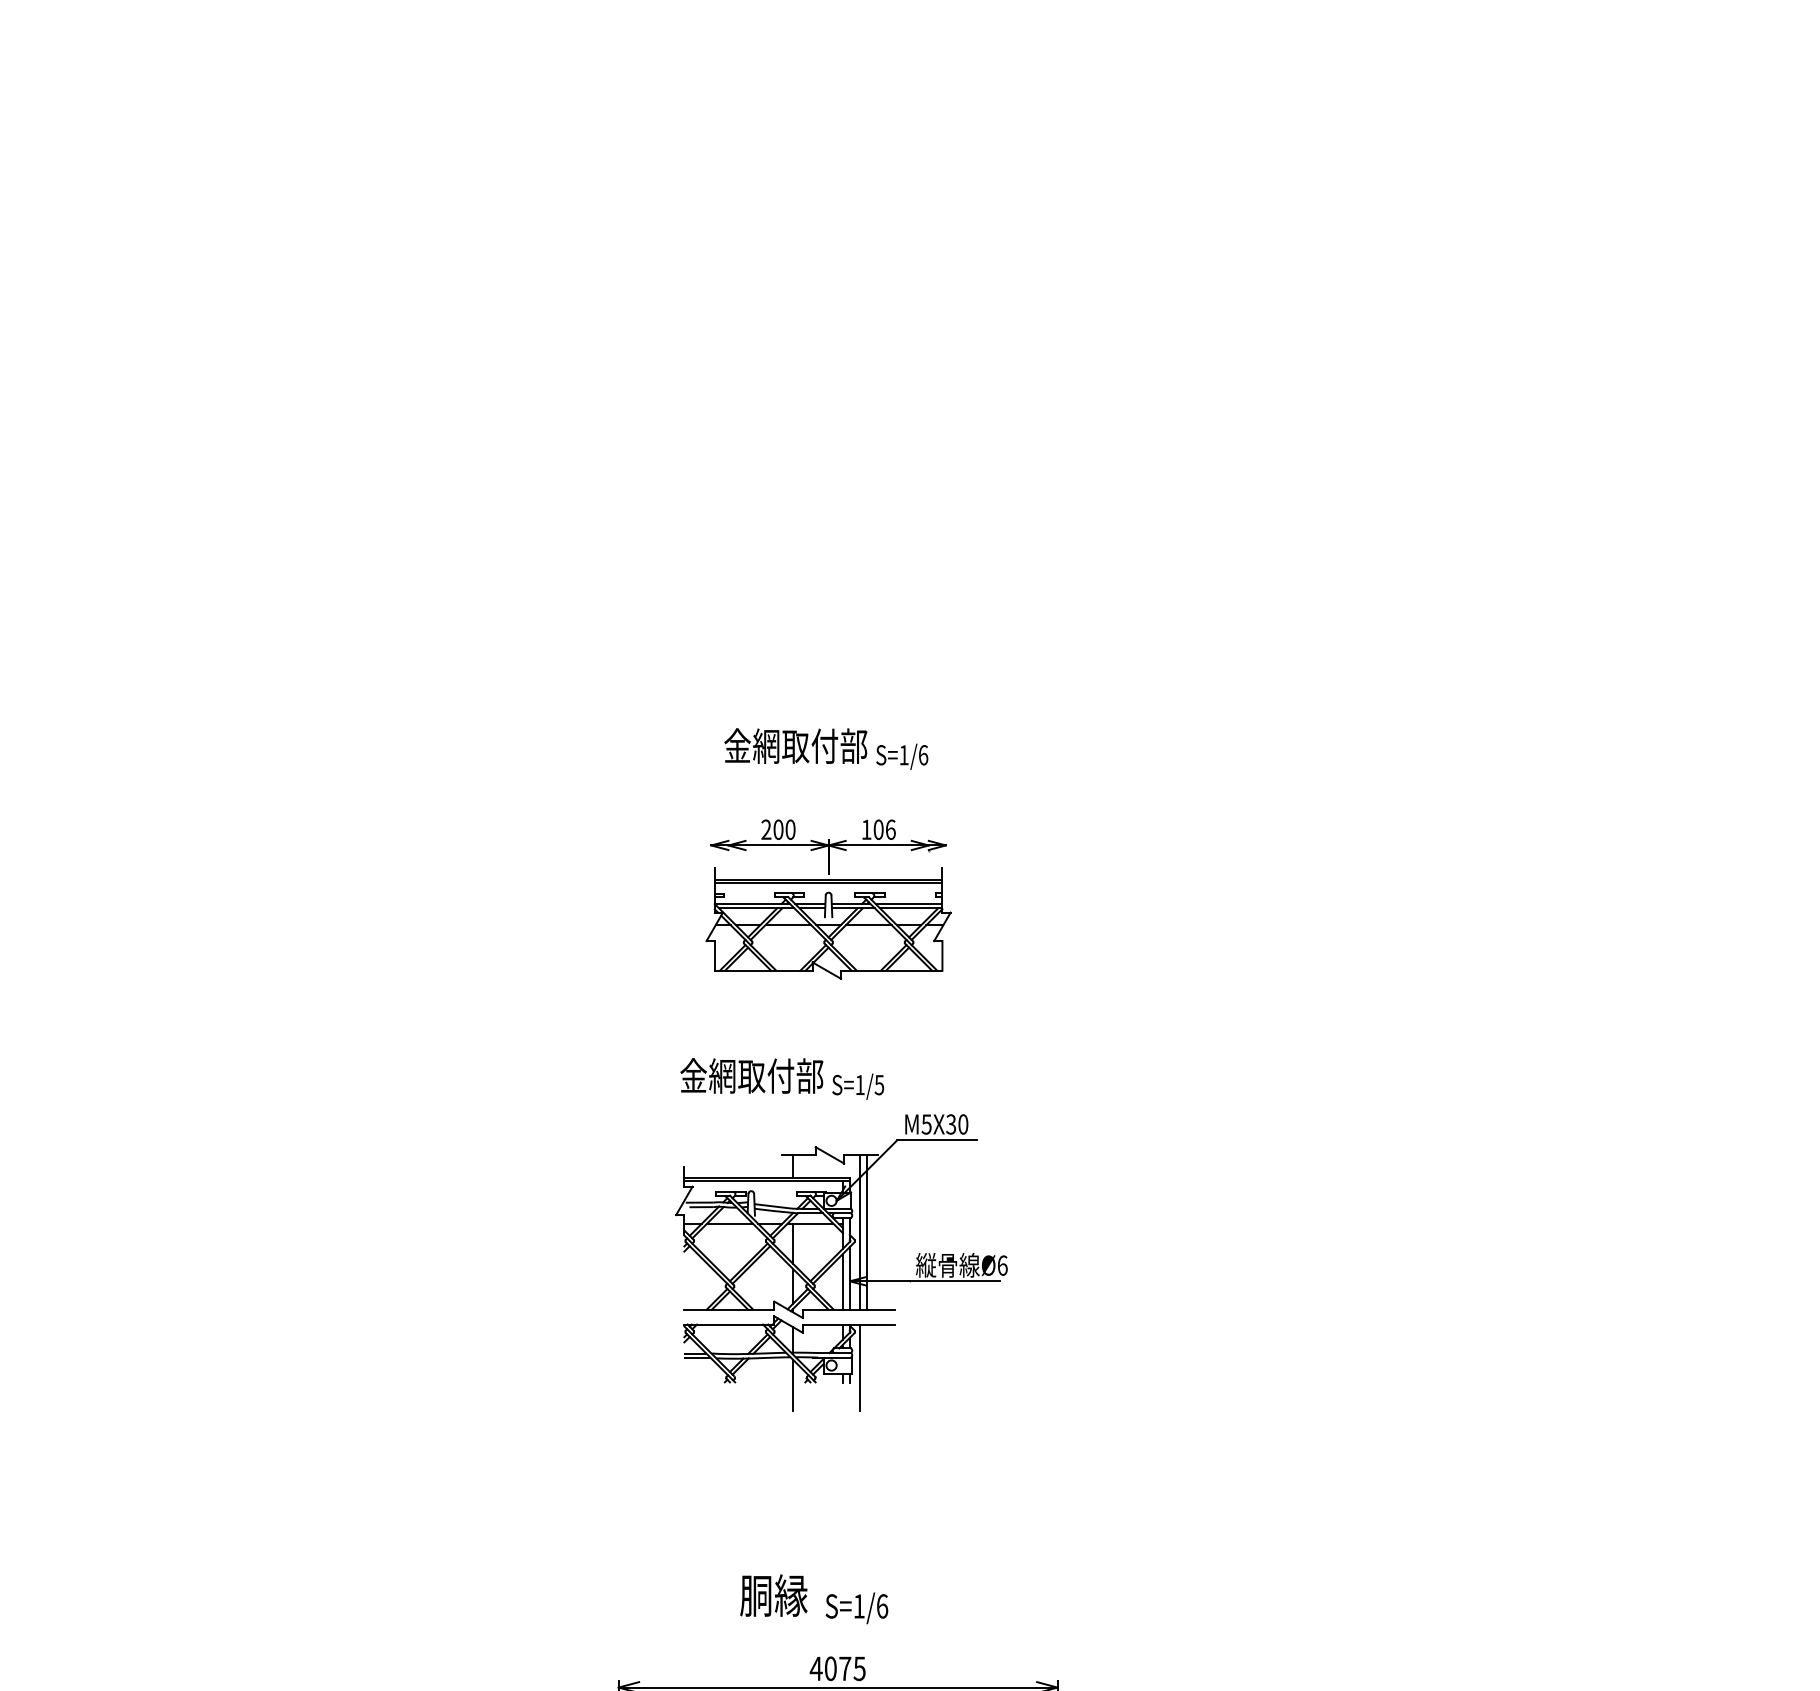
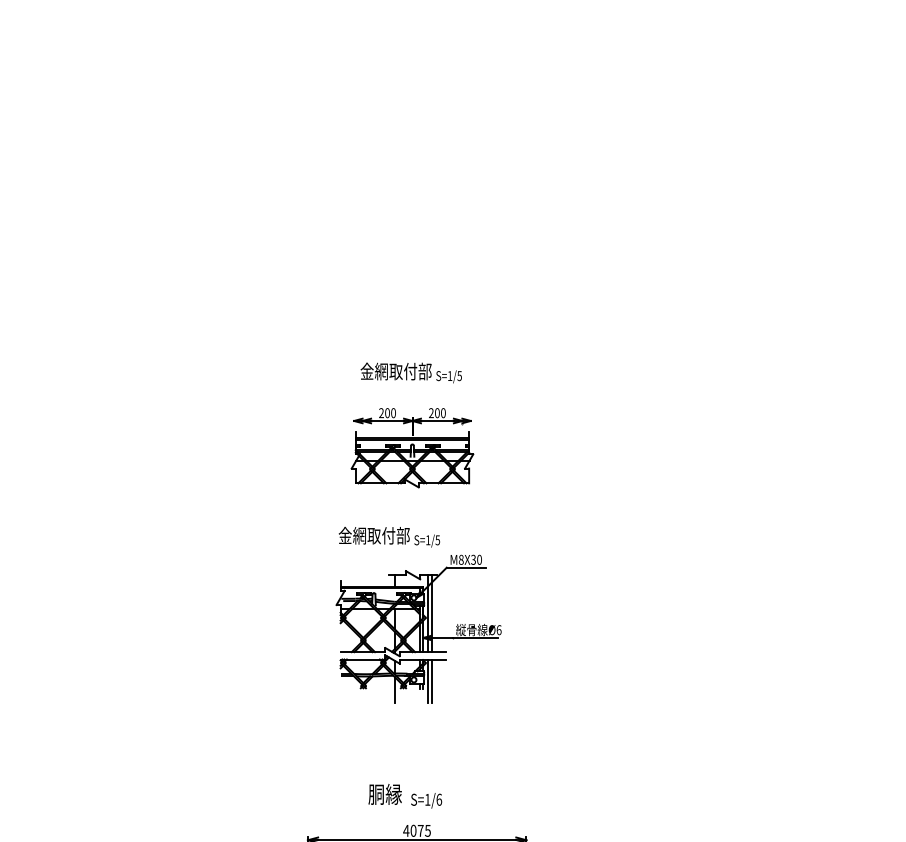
text: (923, 754) -> (459, 375), S=1/6 -> S=1/5
text: (878, 828) -> (437, 412), 106 -> 200
text: (925, 1123) -> (460, 559), M5X30 -> M8X30
line: (866, 1366) -> (431, 680), added

